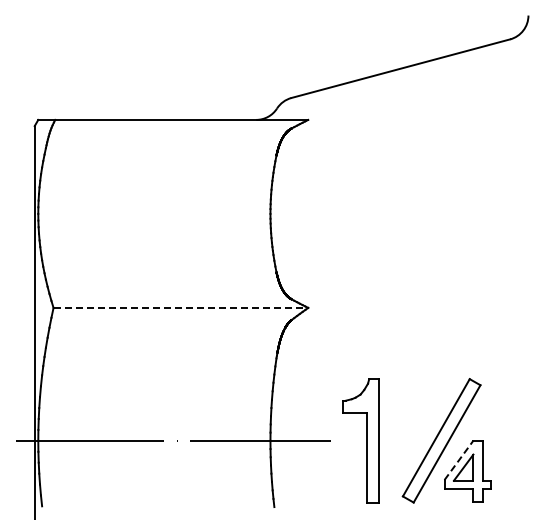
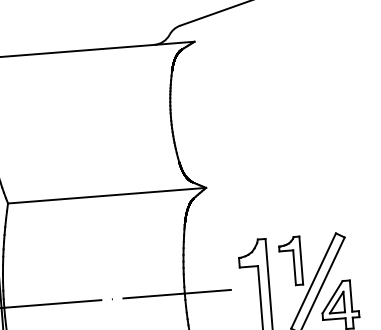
line: (181, 307) -> (107, 195), dashed -> solid
part: (409, 409) -> (291, 260), added
line: (459, 459) -> (332, 296), dashed -> solid

